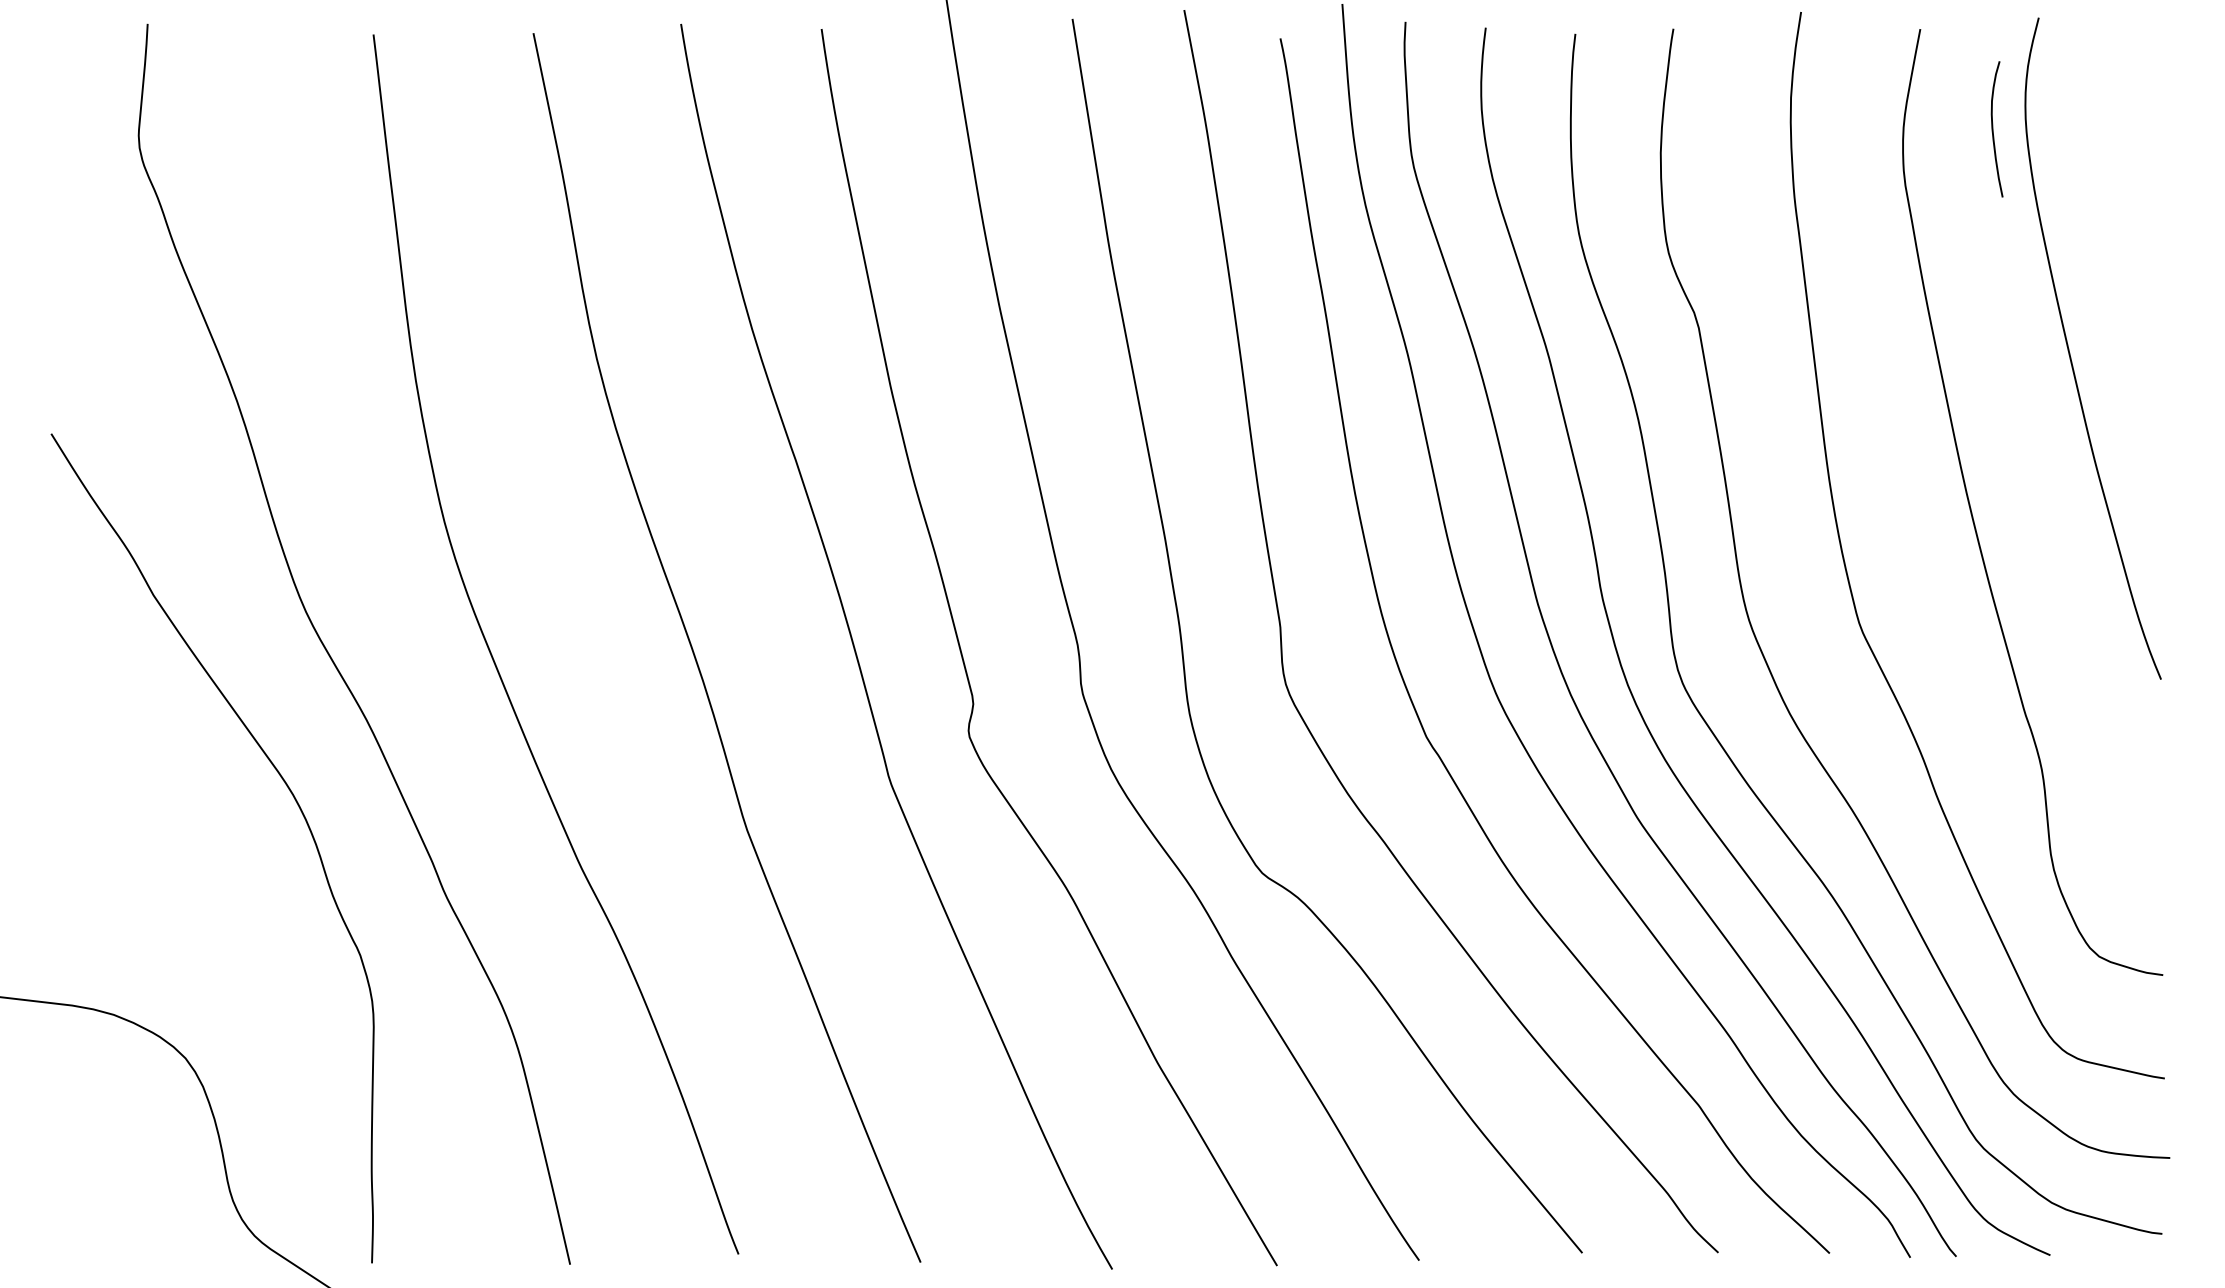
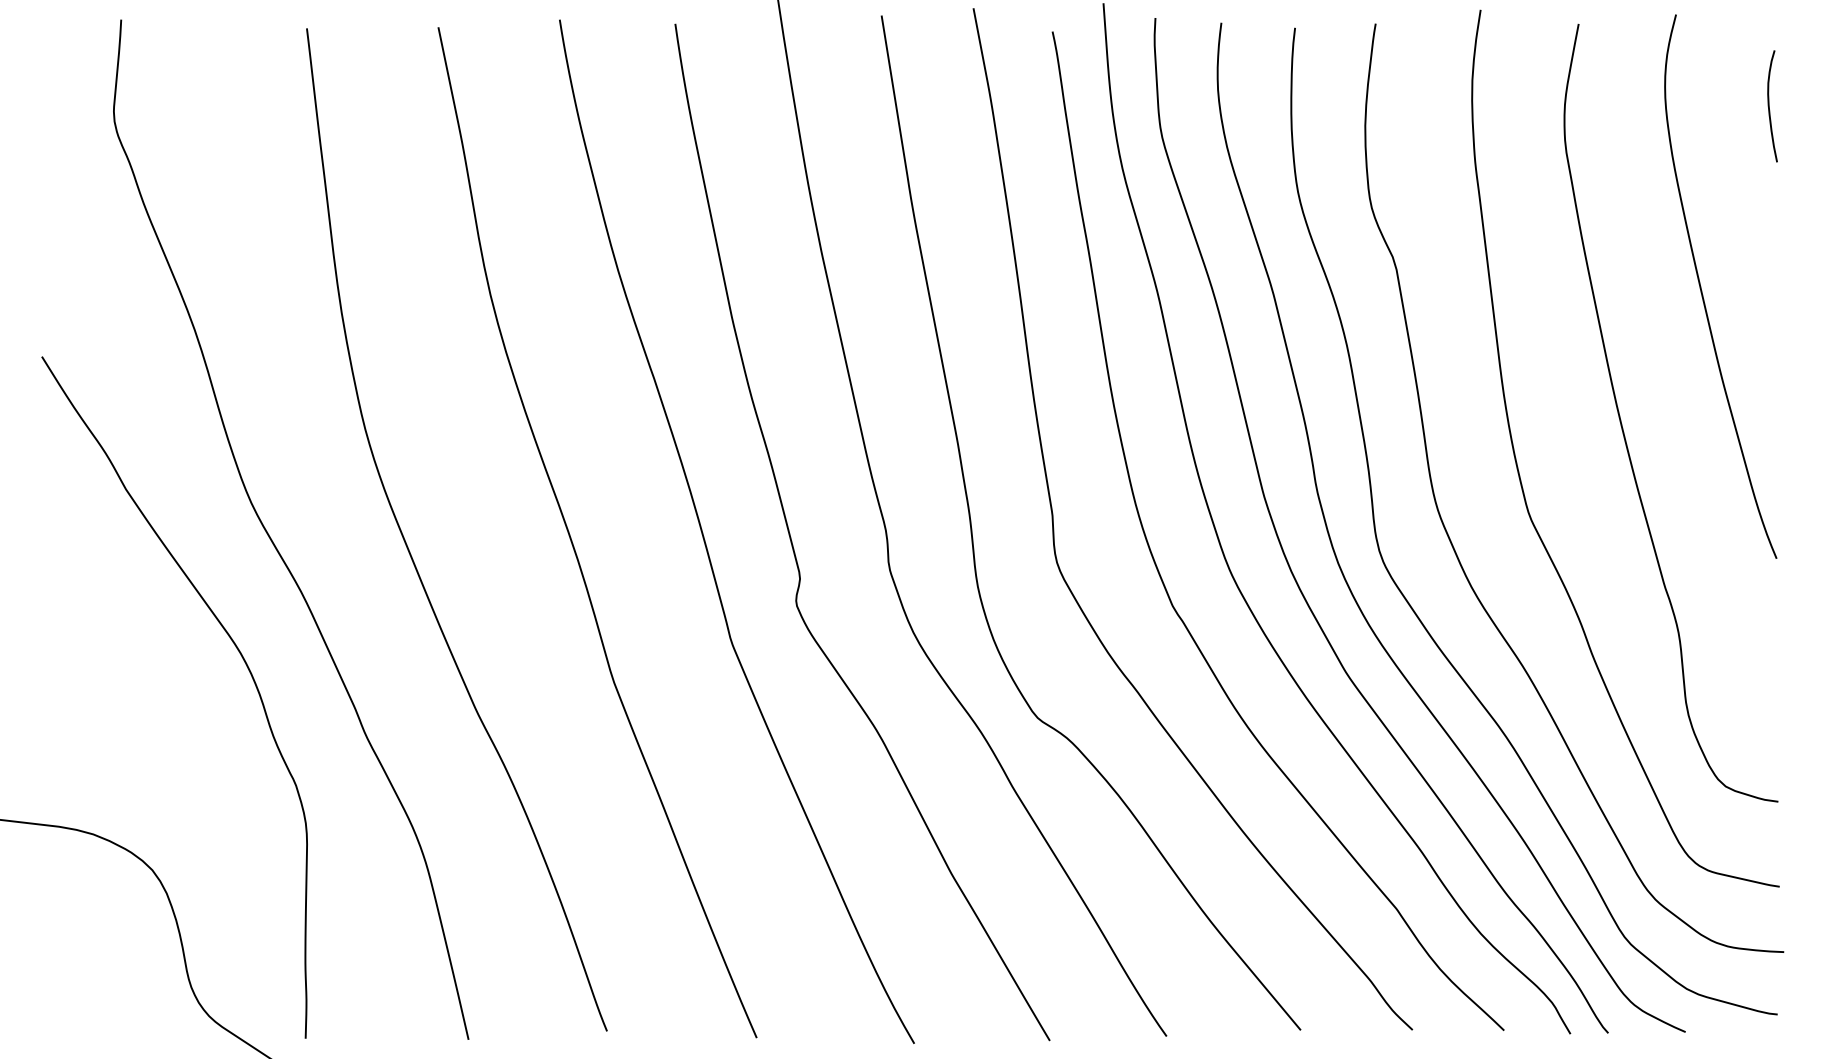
curve: (1993, 129) -> (1769, 106), moved

